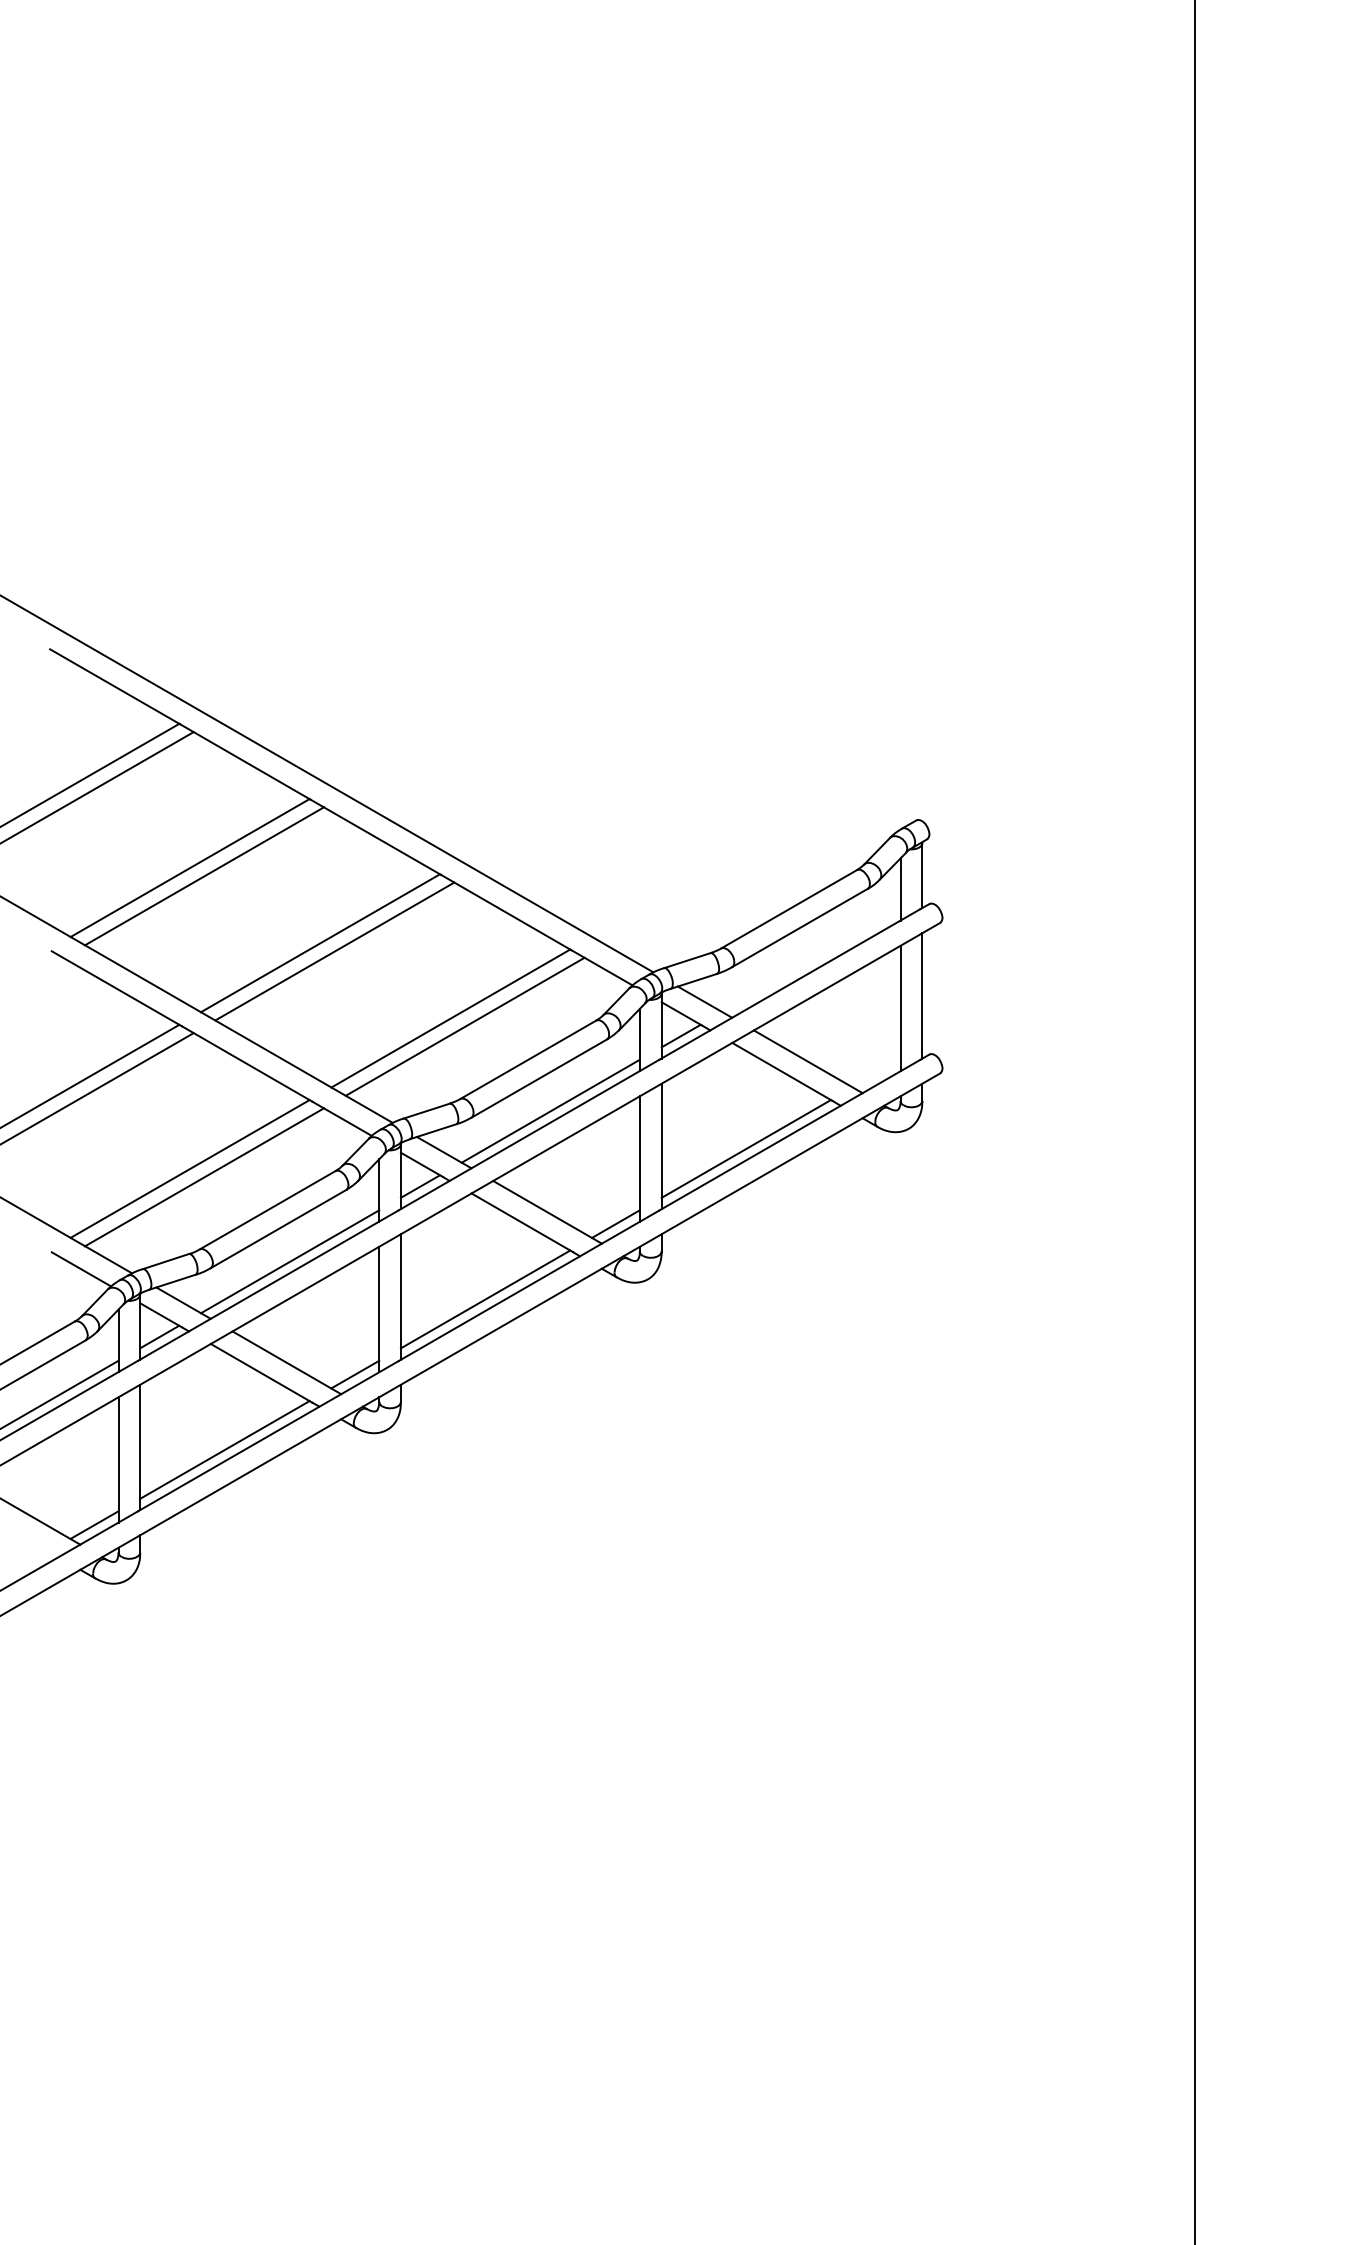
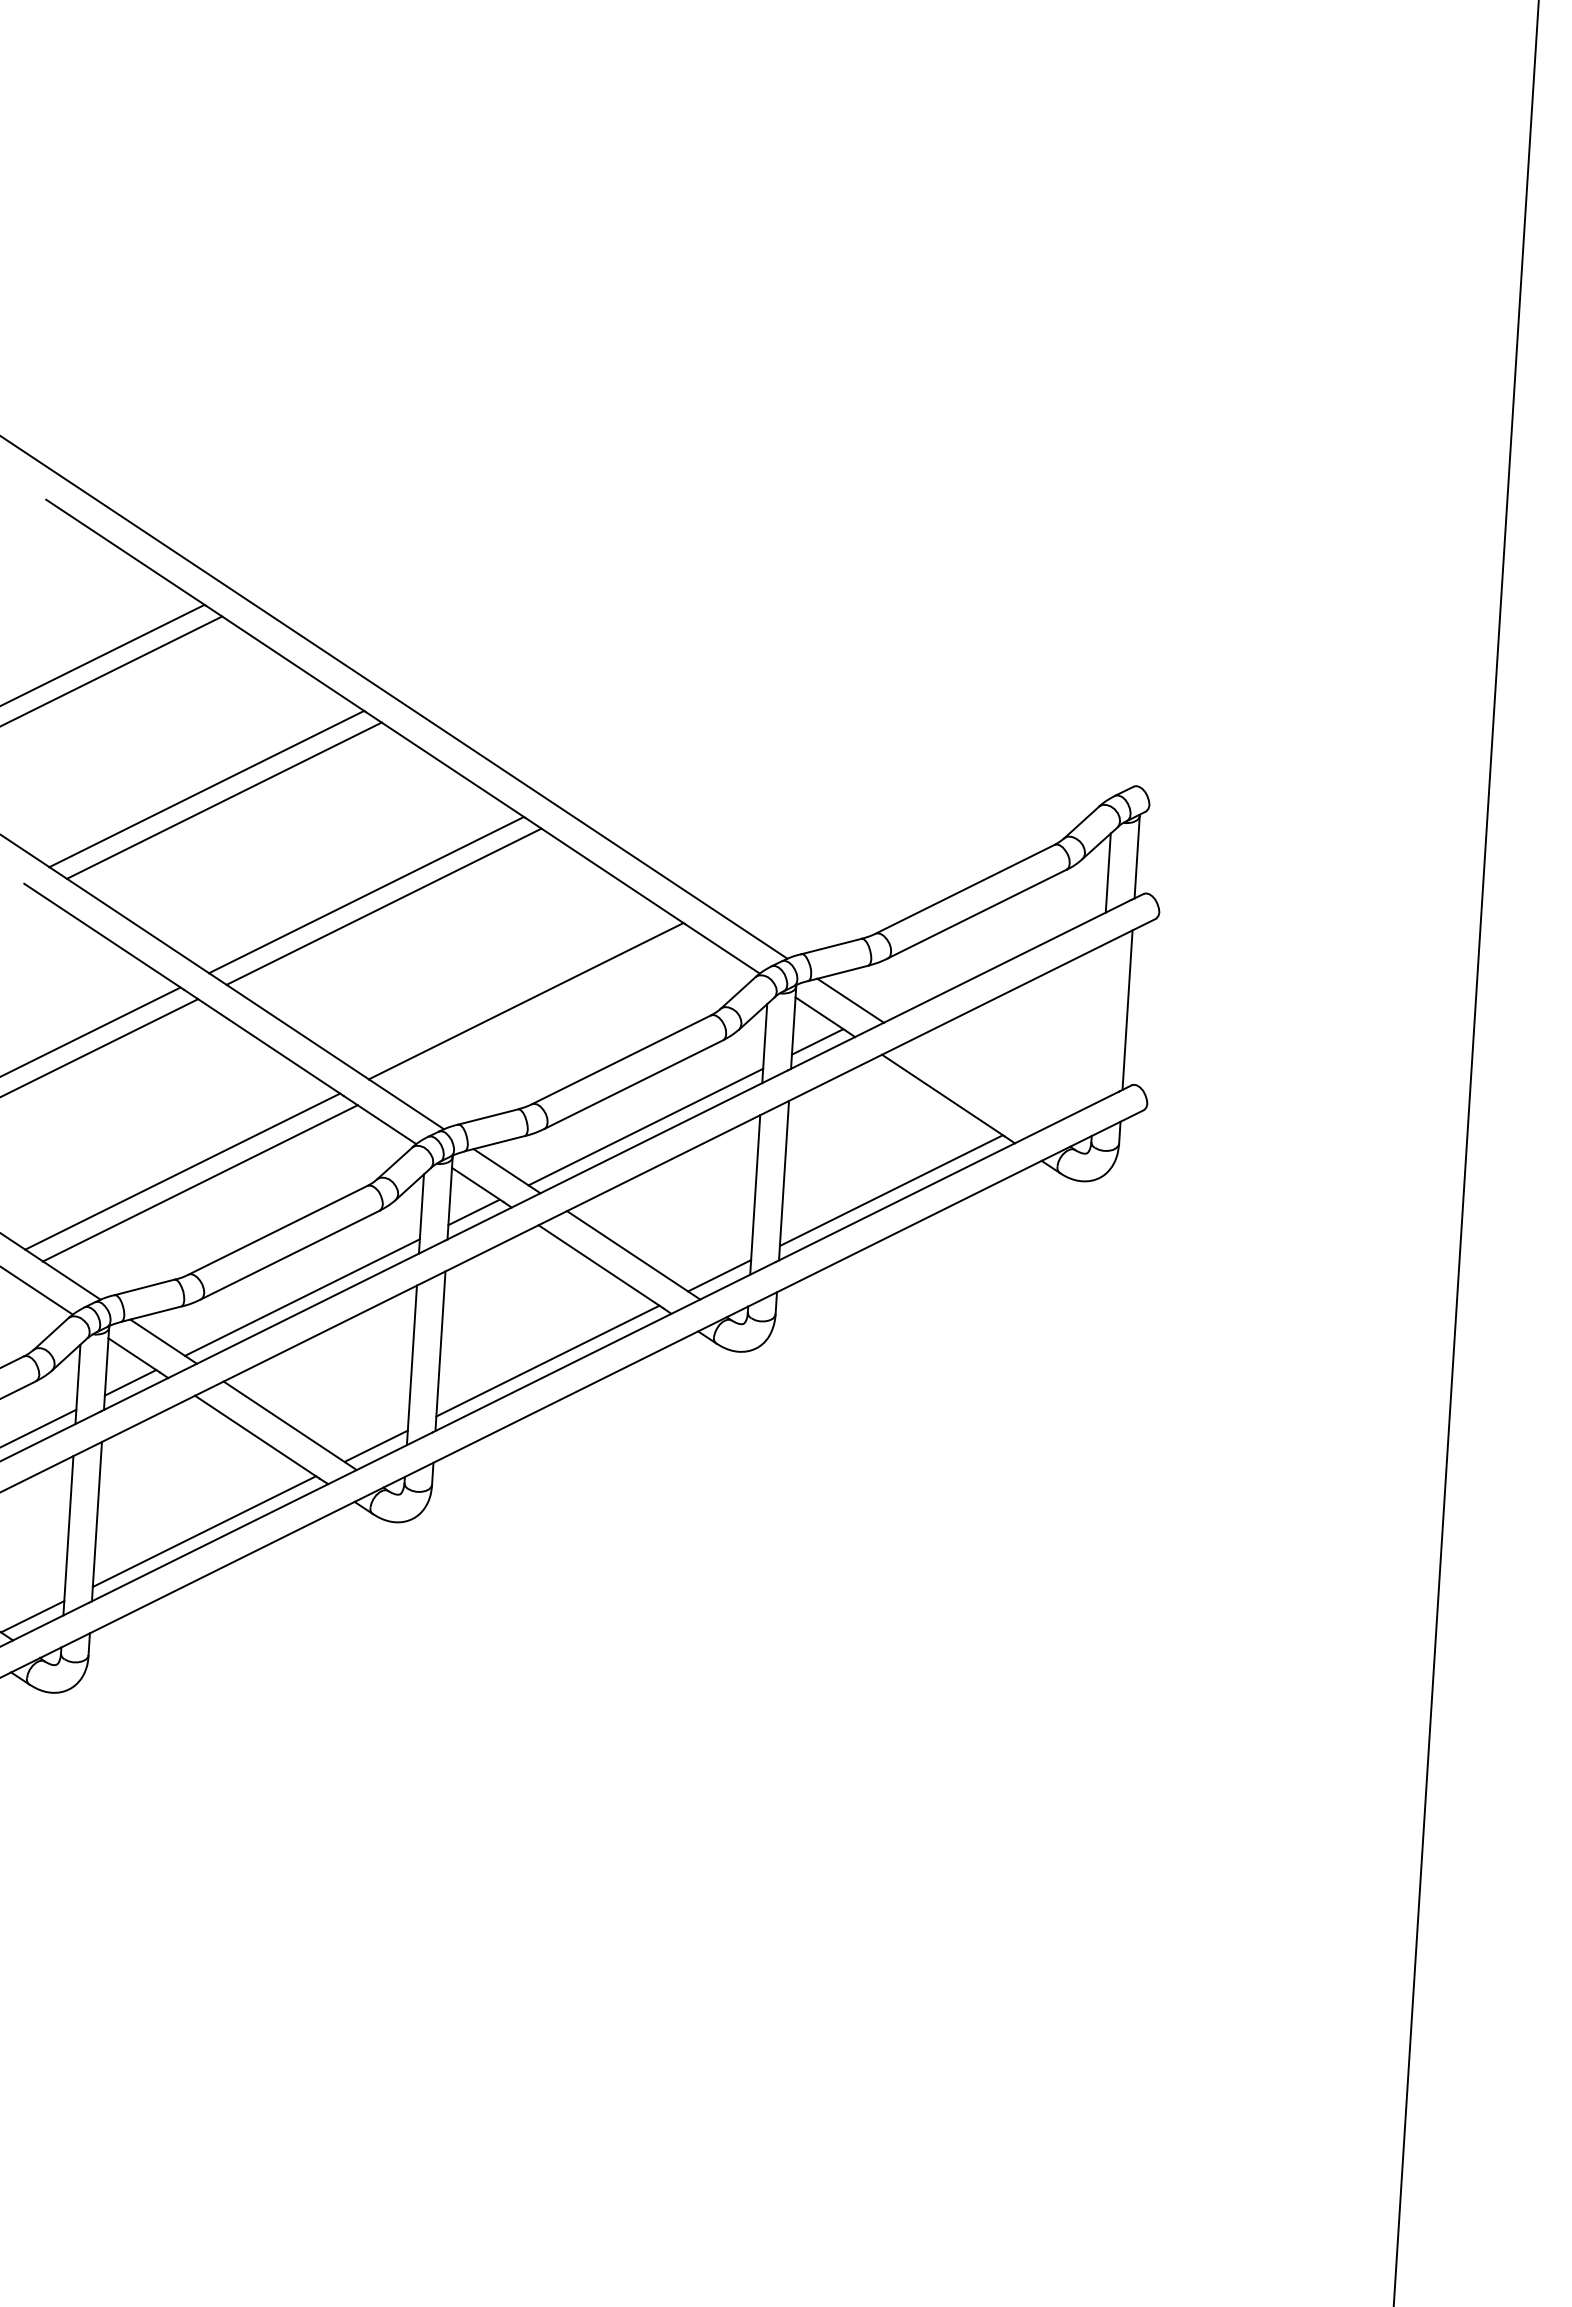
line: (900, 1008) -> (1098, 1024), removed
line: (464, 1026) -> (542, 1012), removed
line: (807, 1061) -> (976, 1084), removed

